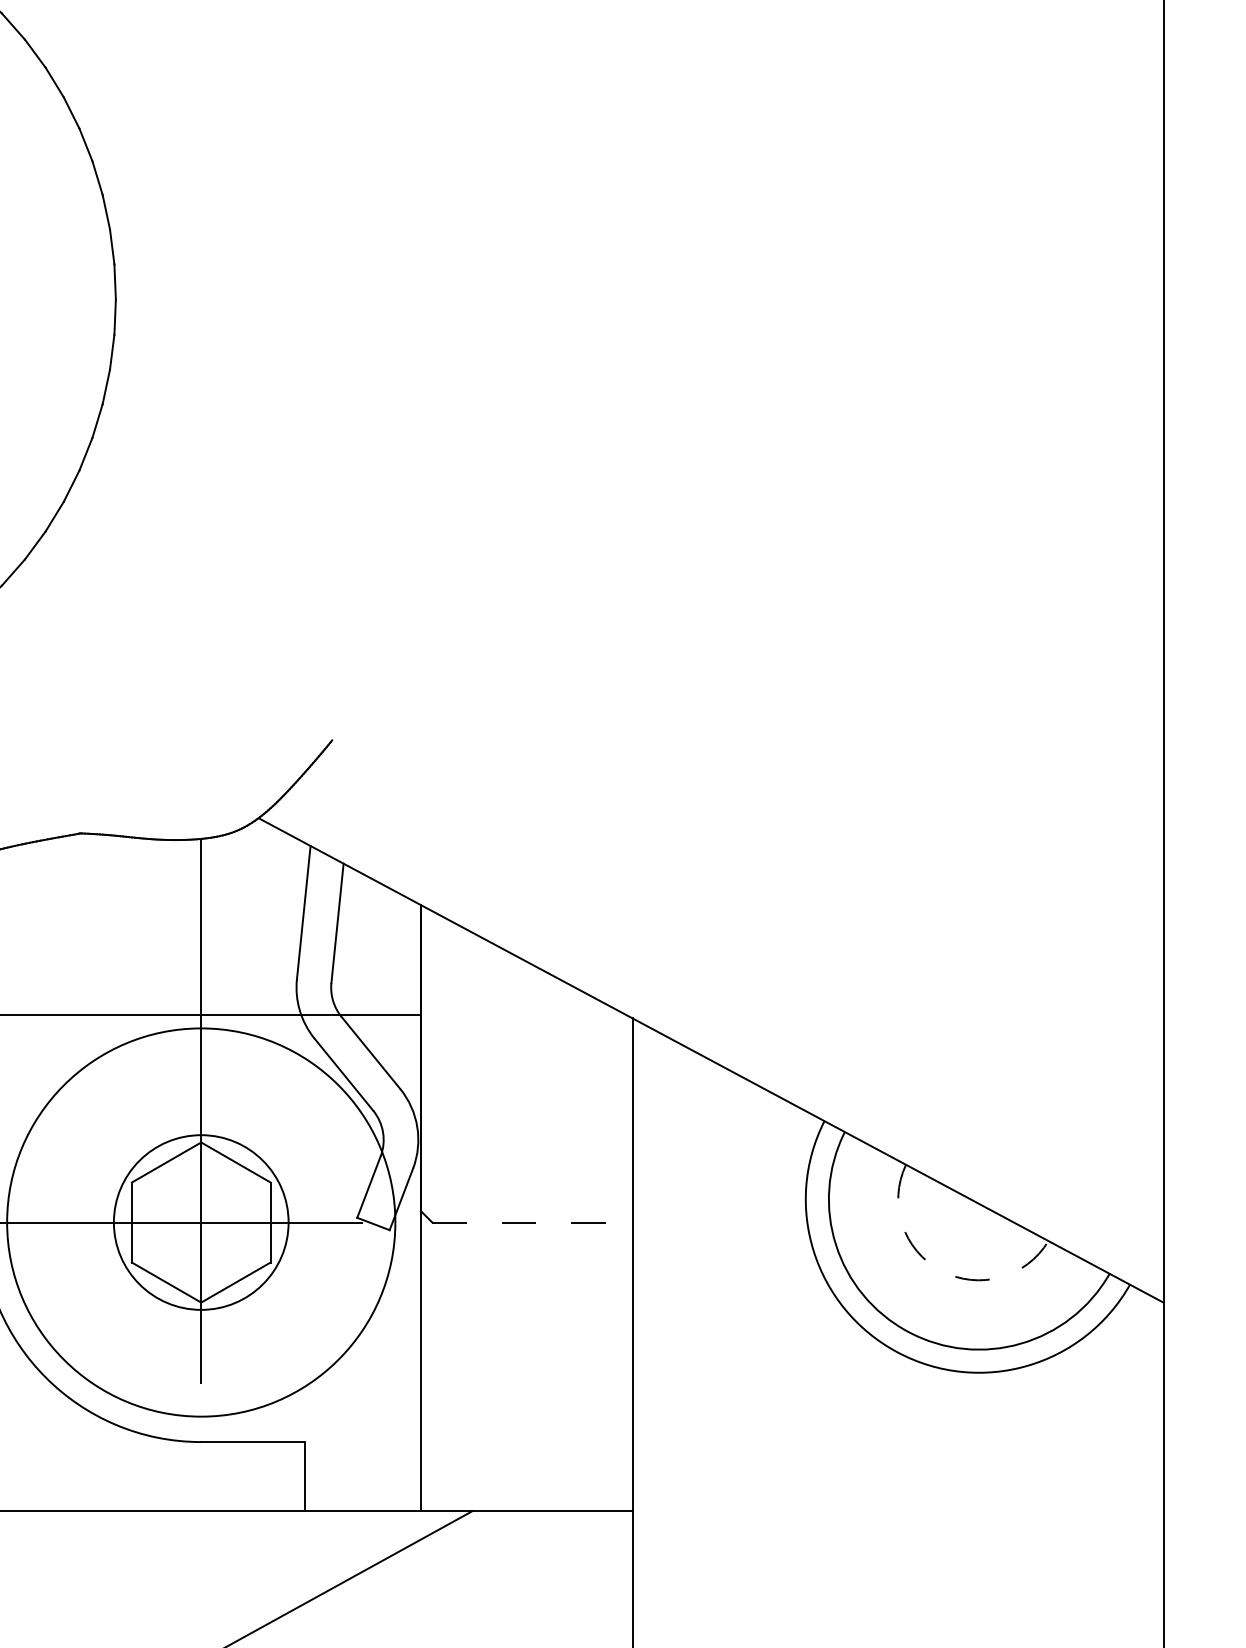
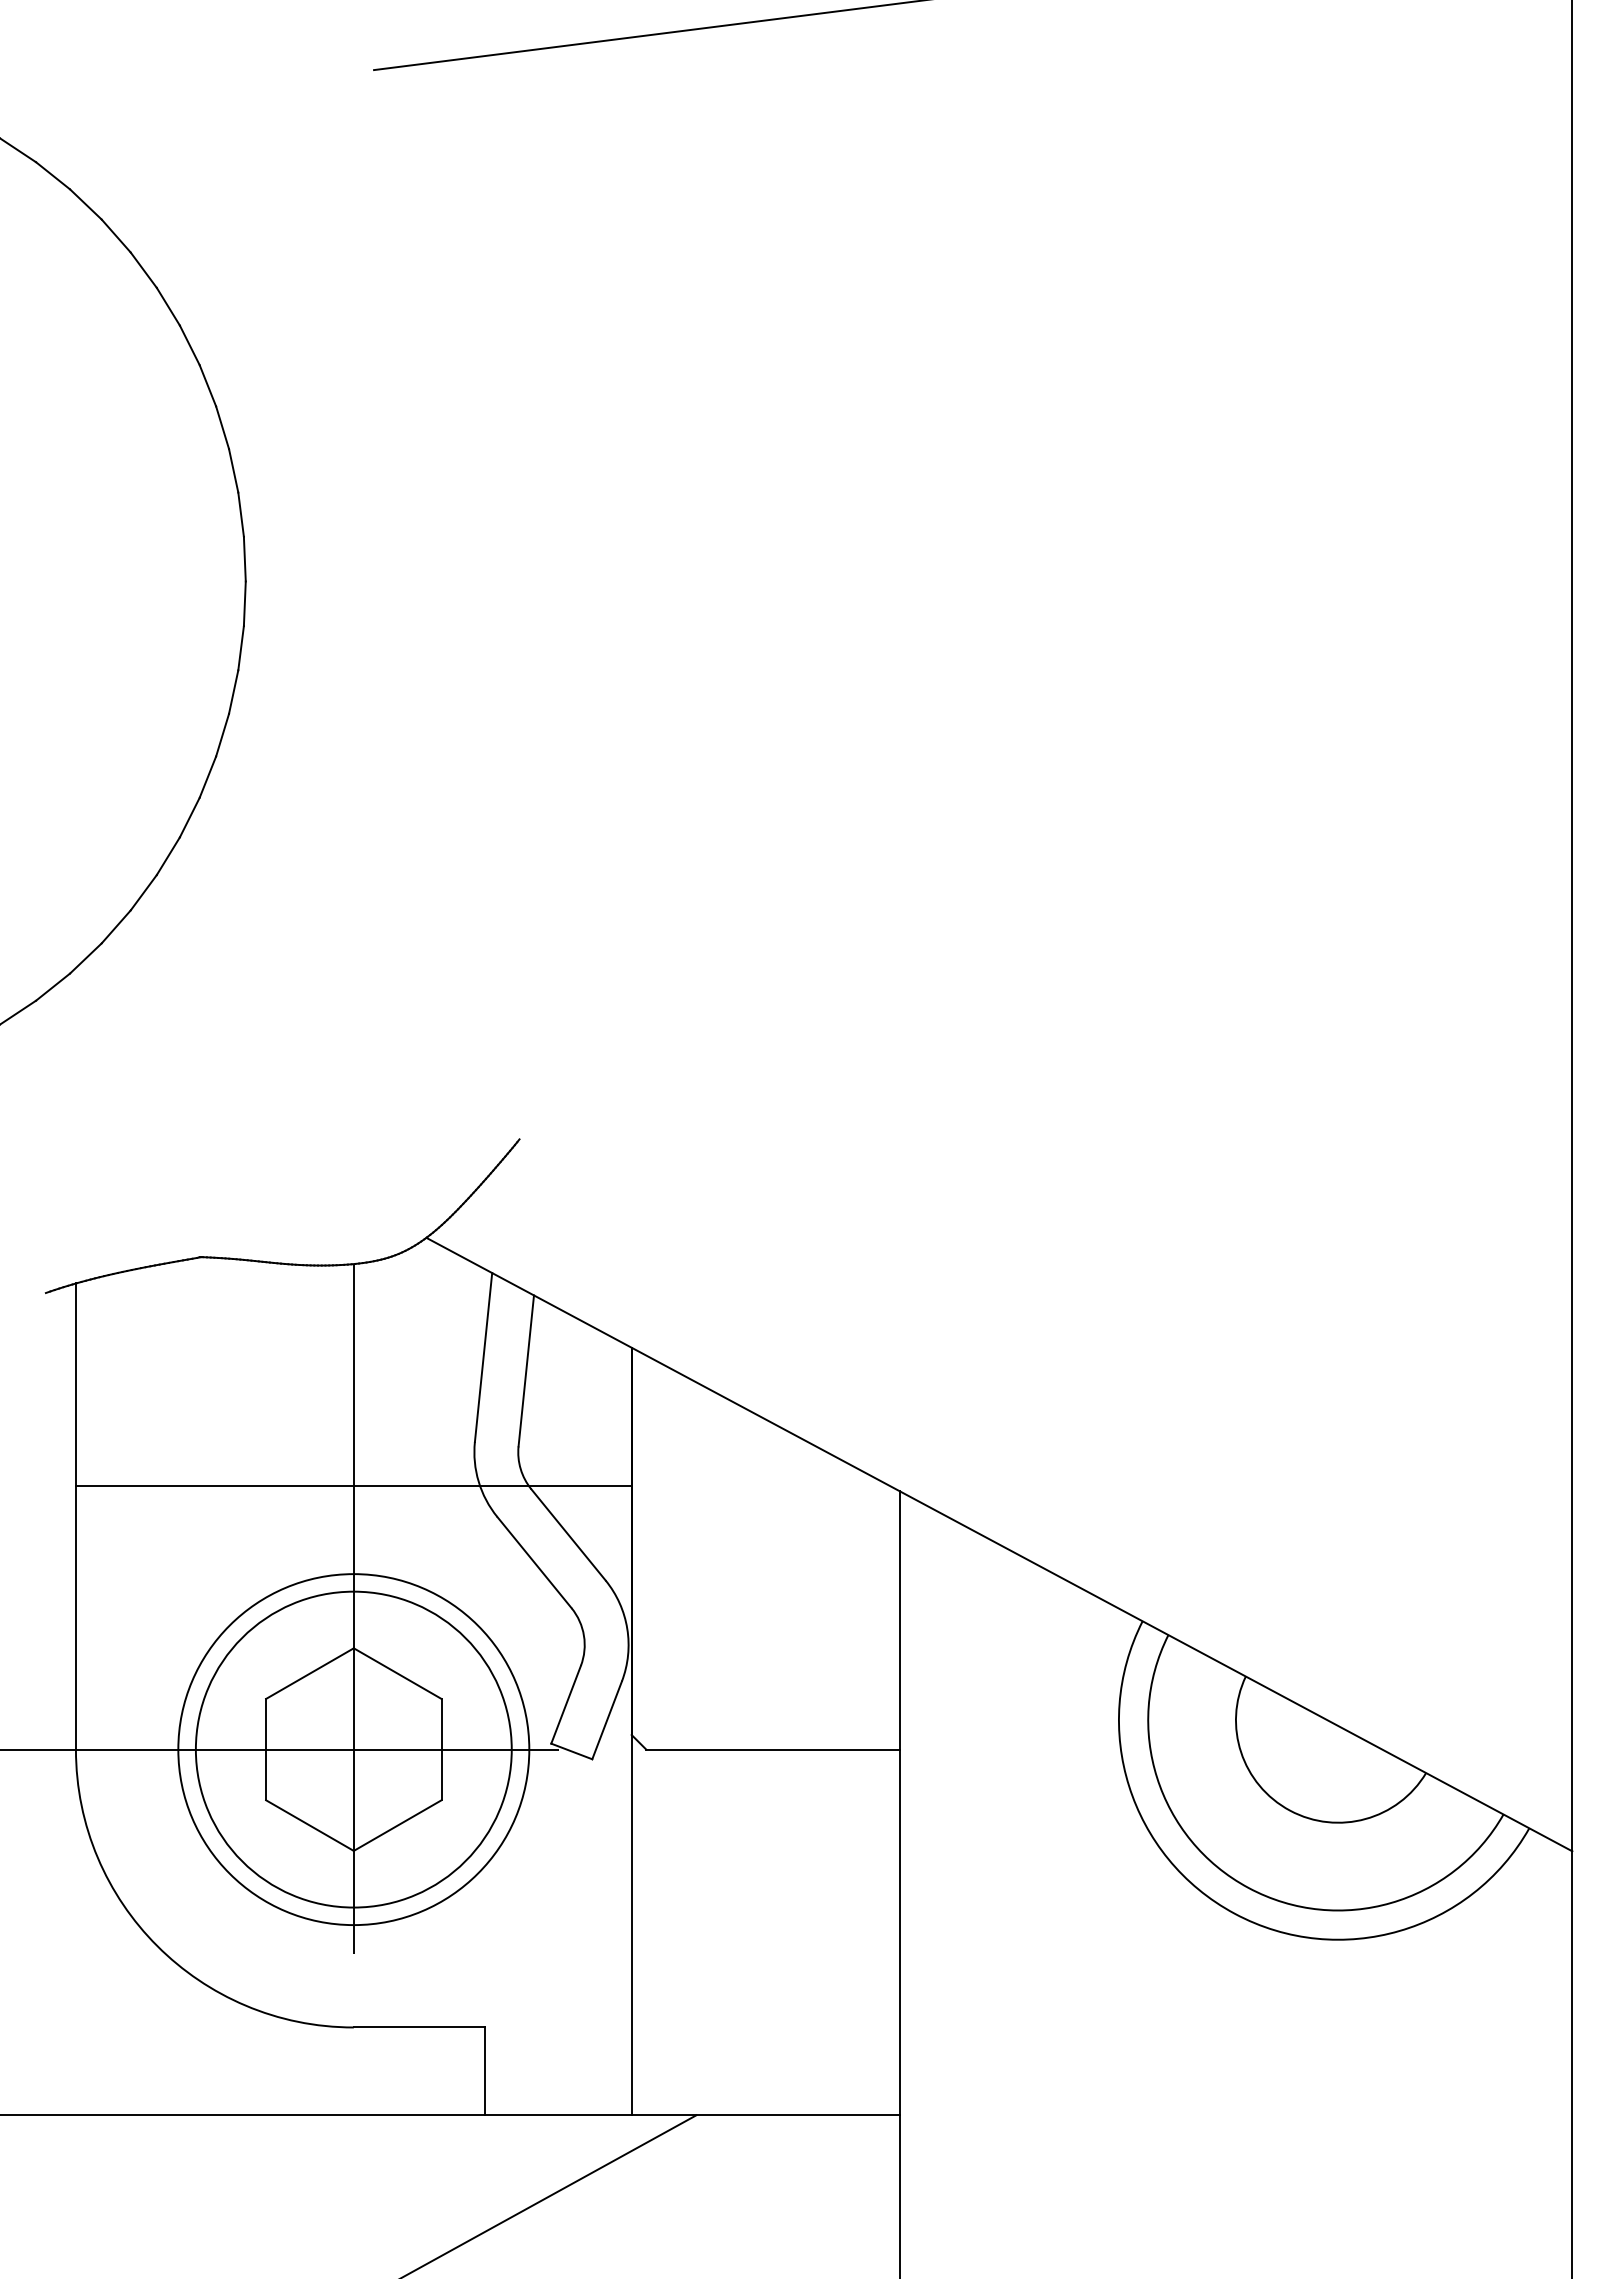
circle: (200, 1222) -> (353, 1749), size x0.71
circle: (200, 1222) -> (353, 1749), size x1.43
line: (532, 1222) -> (772, 1749), dashed -> solid
arc: (941, 1270) -> (1290, 1810), dashed -> solid

